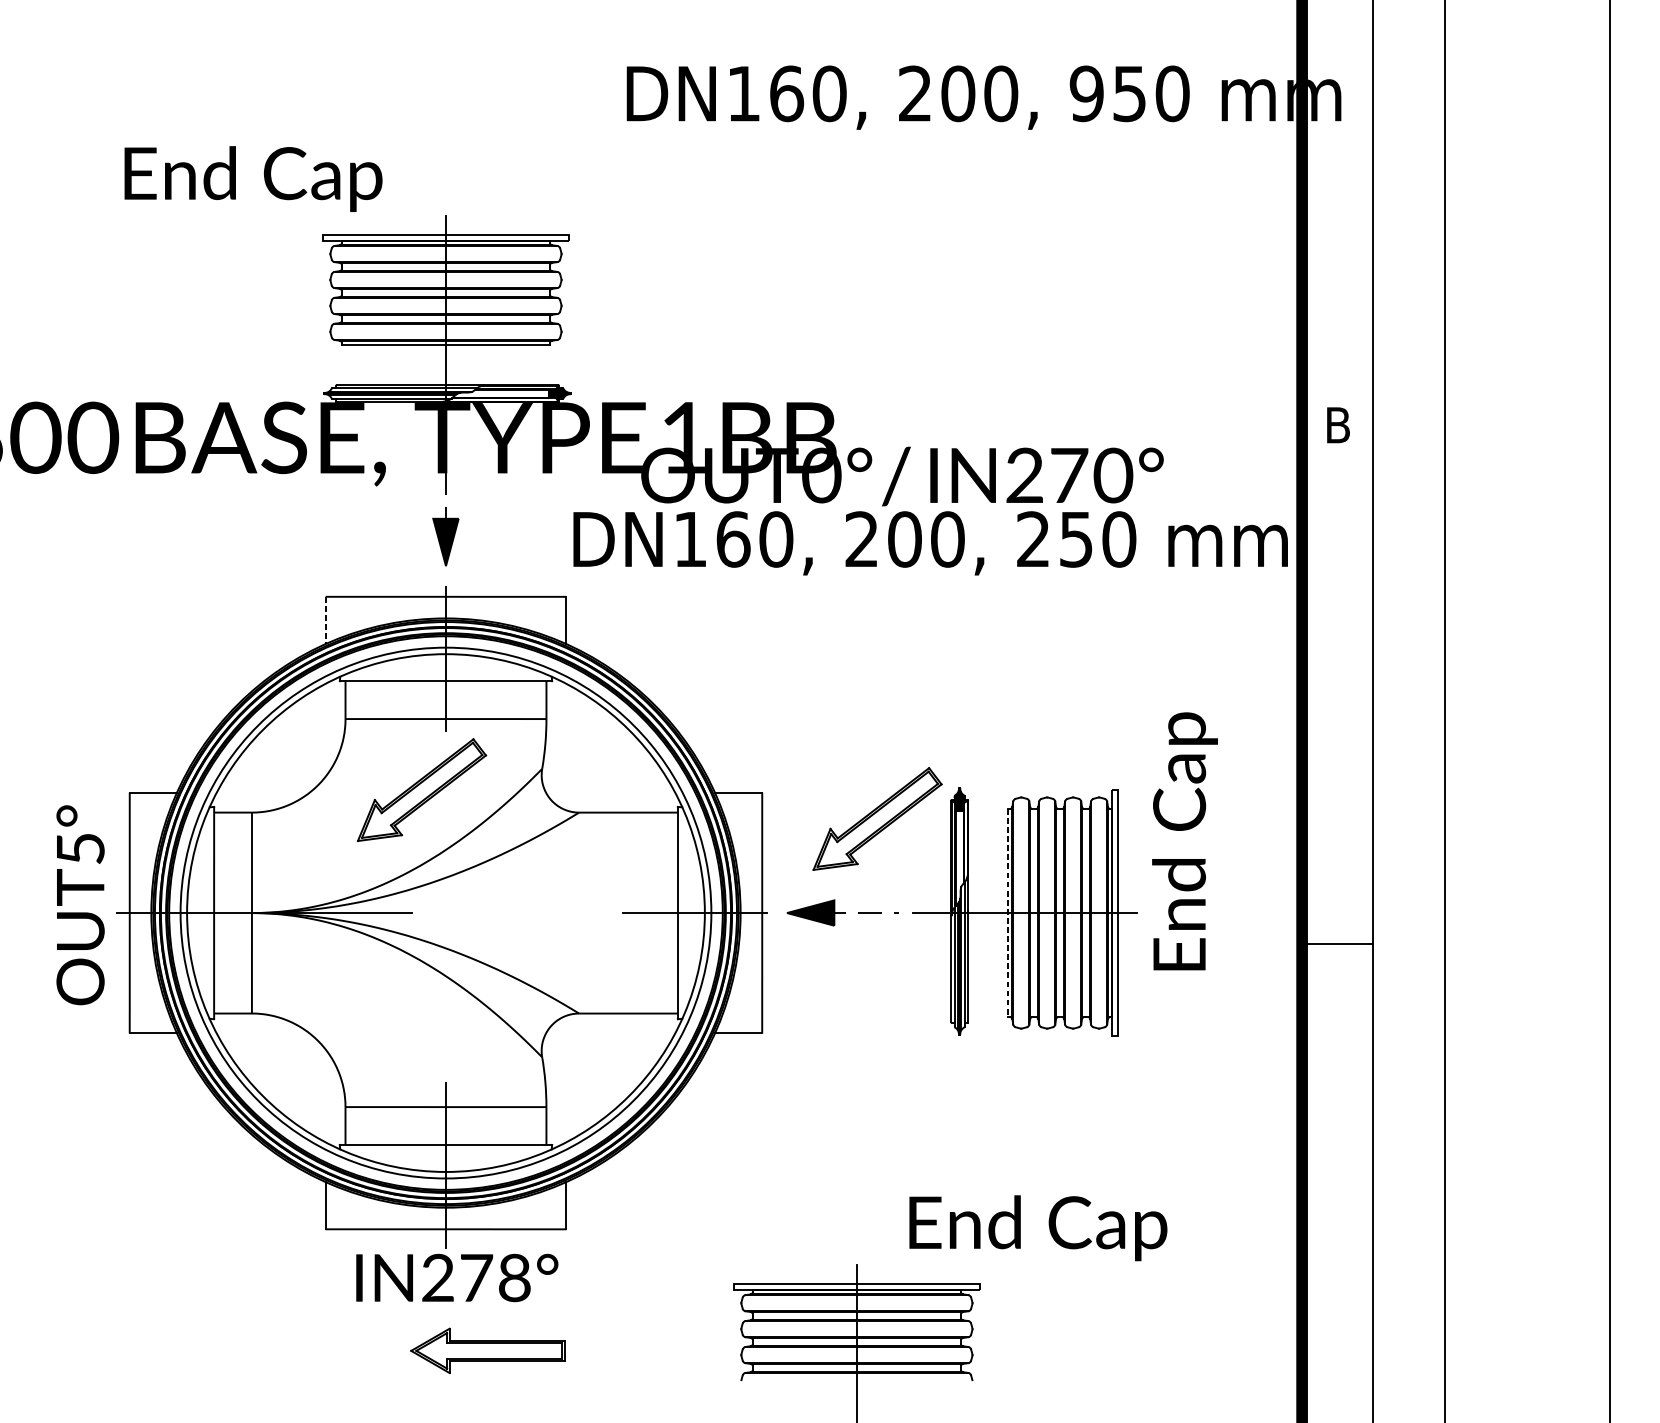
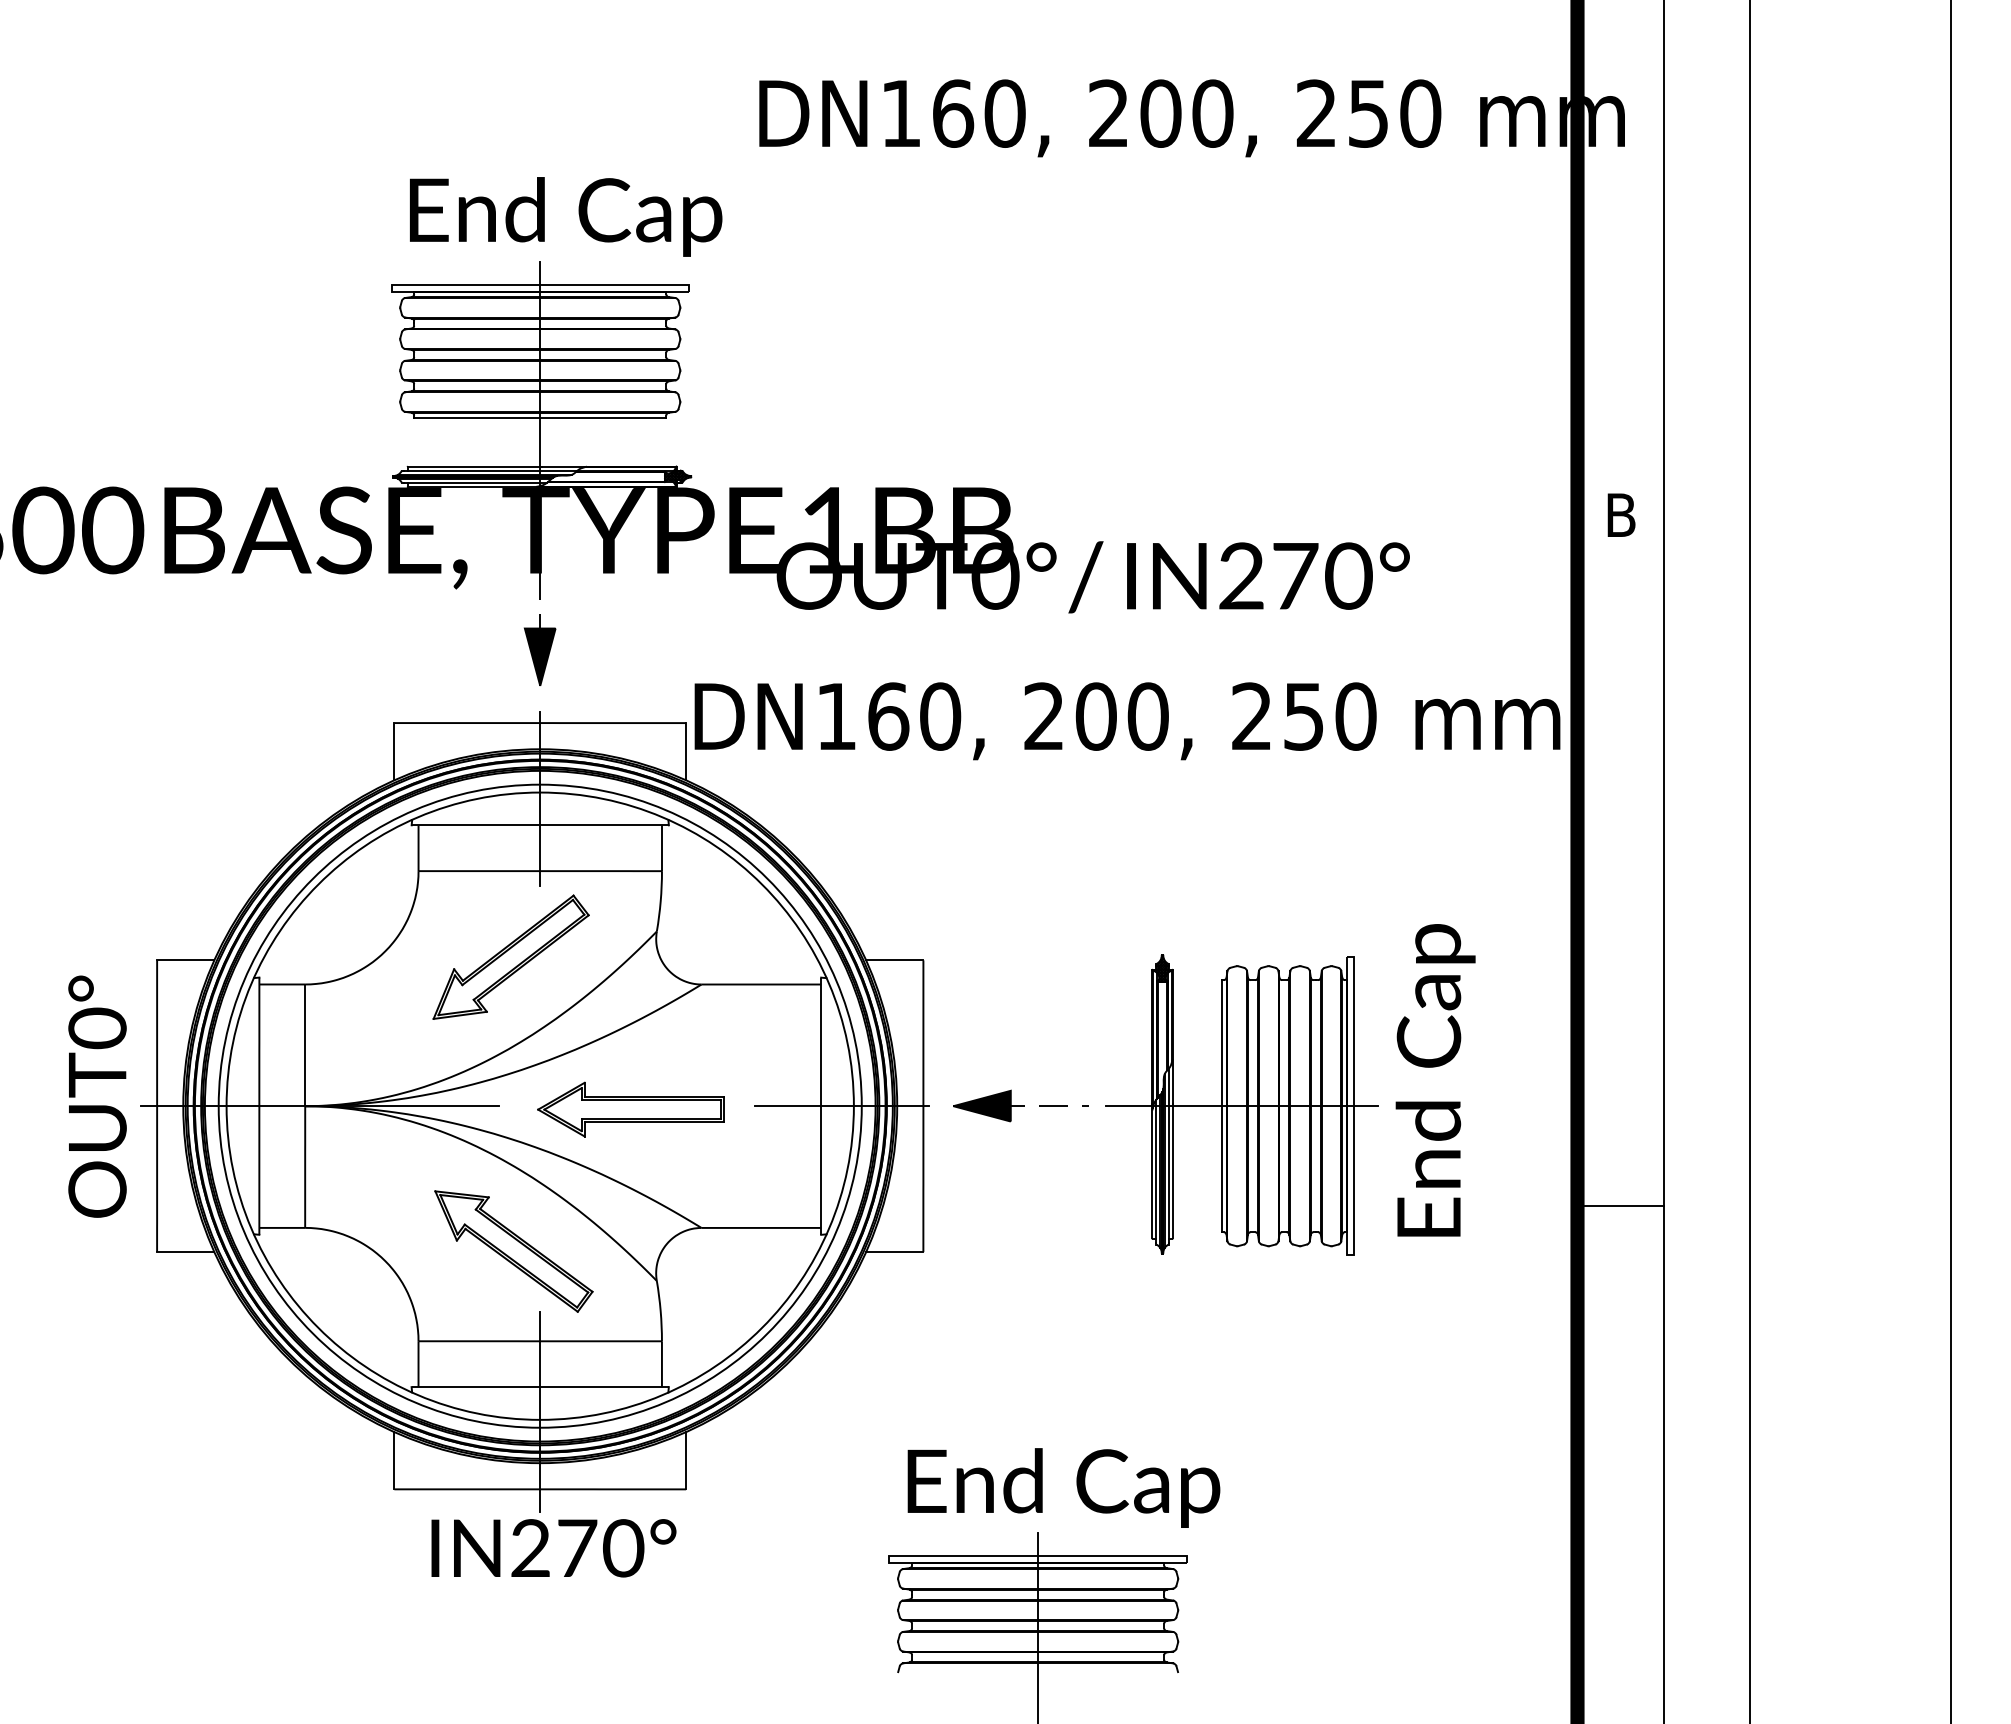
text: (1086, 93) -> (1316, 113), 950 -> 250
text: (253, 178) -> (566, 216), moved
text: (930, 543) -> (1127, 721), moved
line: (325, 620) -> (394, 751), dashed -> solid
part: (877, 818) -> (1062, 991), removed
text: (1184, 841) -> (1435, 1080), moved
text: (80, 848) -> (97, 1028), OUT5° -> OUT0°
line: (1008, 913) -> (1221, 1106), dashed -> solid
line: (1337, 943) -> (1620, 1205), moved
part: (423, 1032) -> (513, 1251), added
text: (1038, 1227) -> (1063, 1487), moved
text: (514, 1278) -> (623, 1548), IN278° -> IN270°
part: (487, 1350) -> (630, 1109), moved

